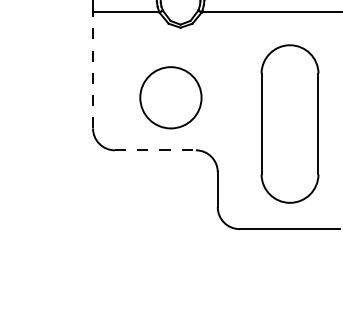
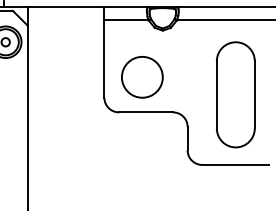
line: (93, 71) -> (104, 59), dashed -> solid
circle: (171, 98) -> (142, 77), moved
line: (156, 150) -> (146, 112), dashed -> solid

